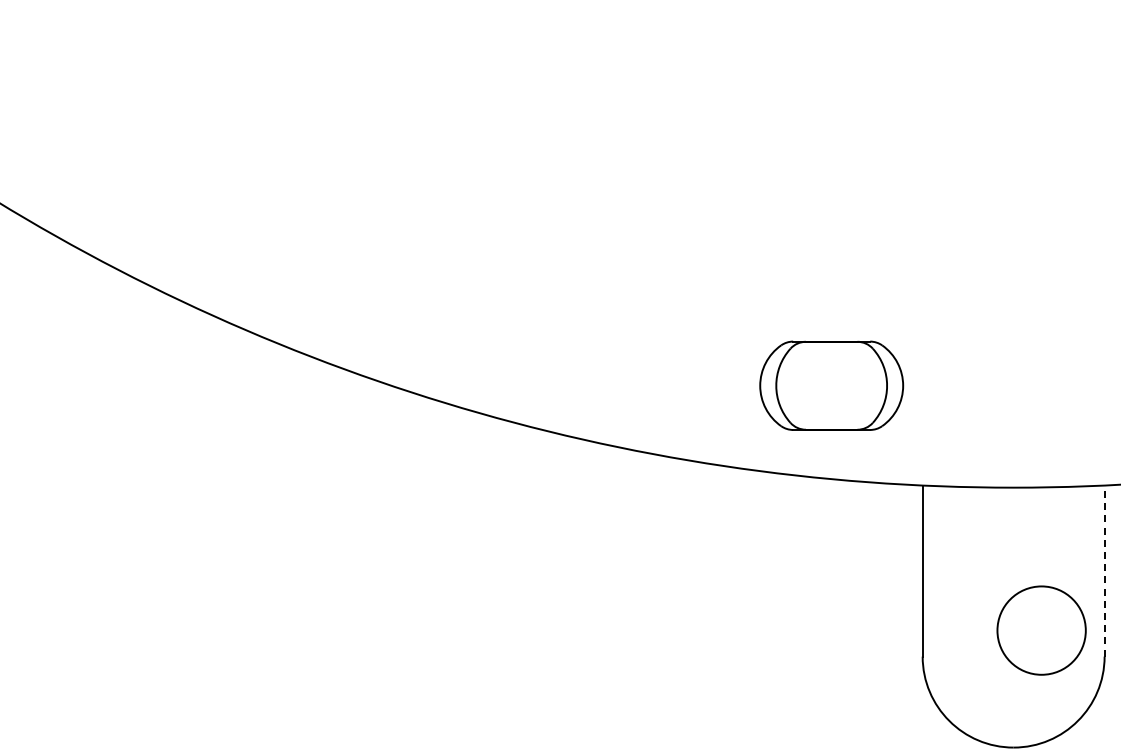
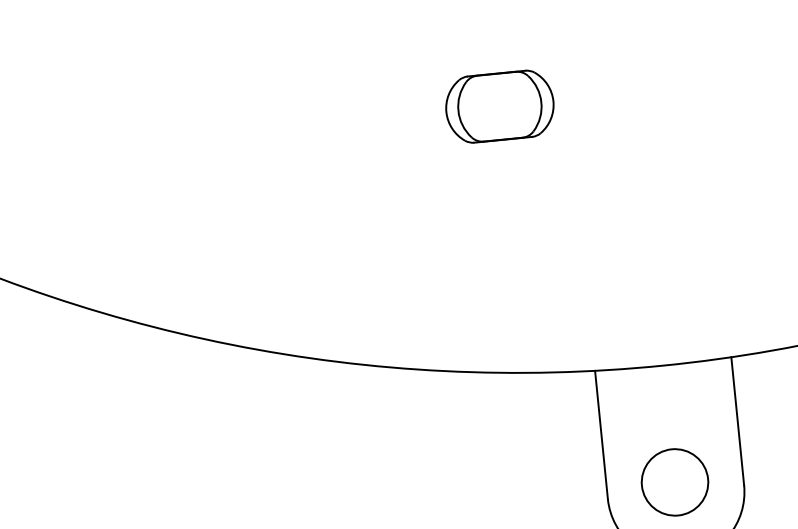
part: (831, 385) -> (499, 106), moved
line: (1104, 571) -> (737, 421), dashed -> solid
circle: (1041, 630) -> (674, 482), moved

